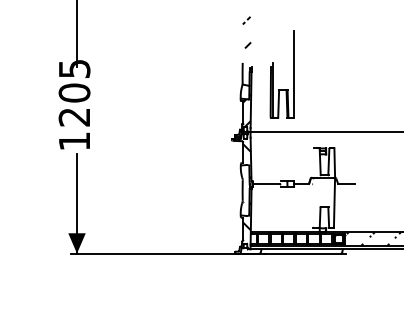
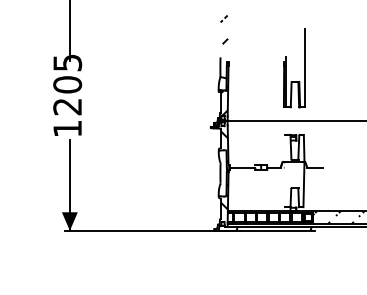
part: (273, 75) -> (286, 68), moved

